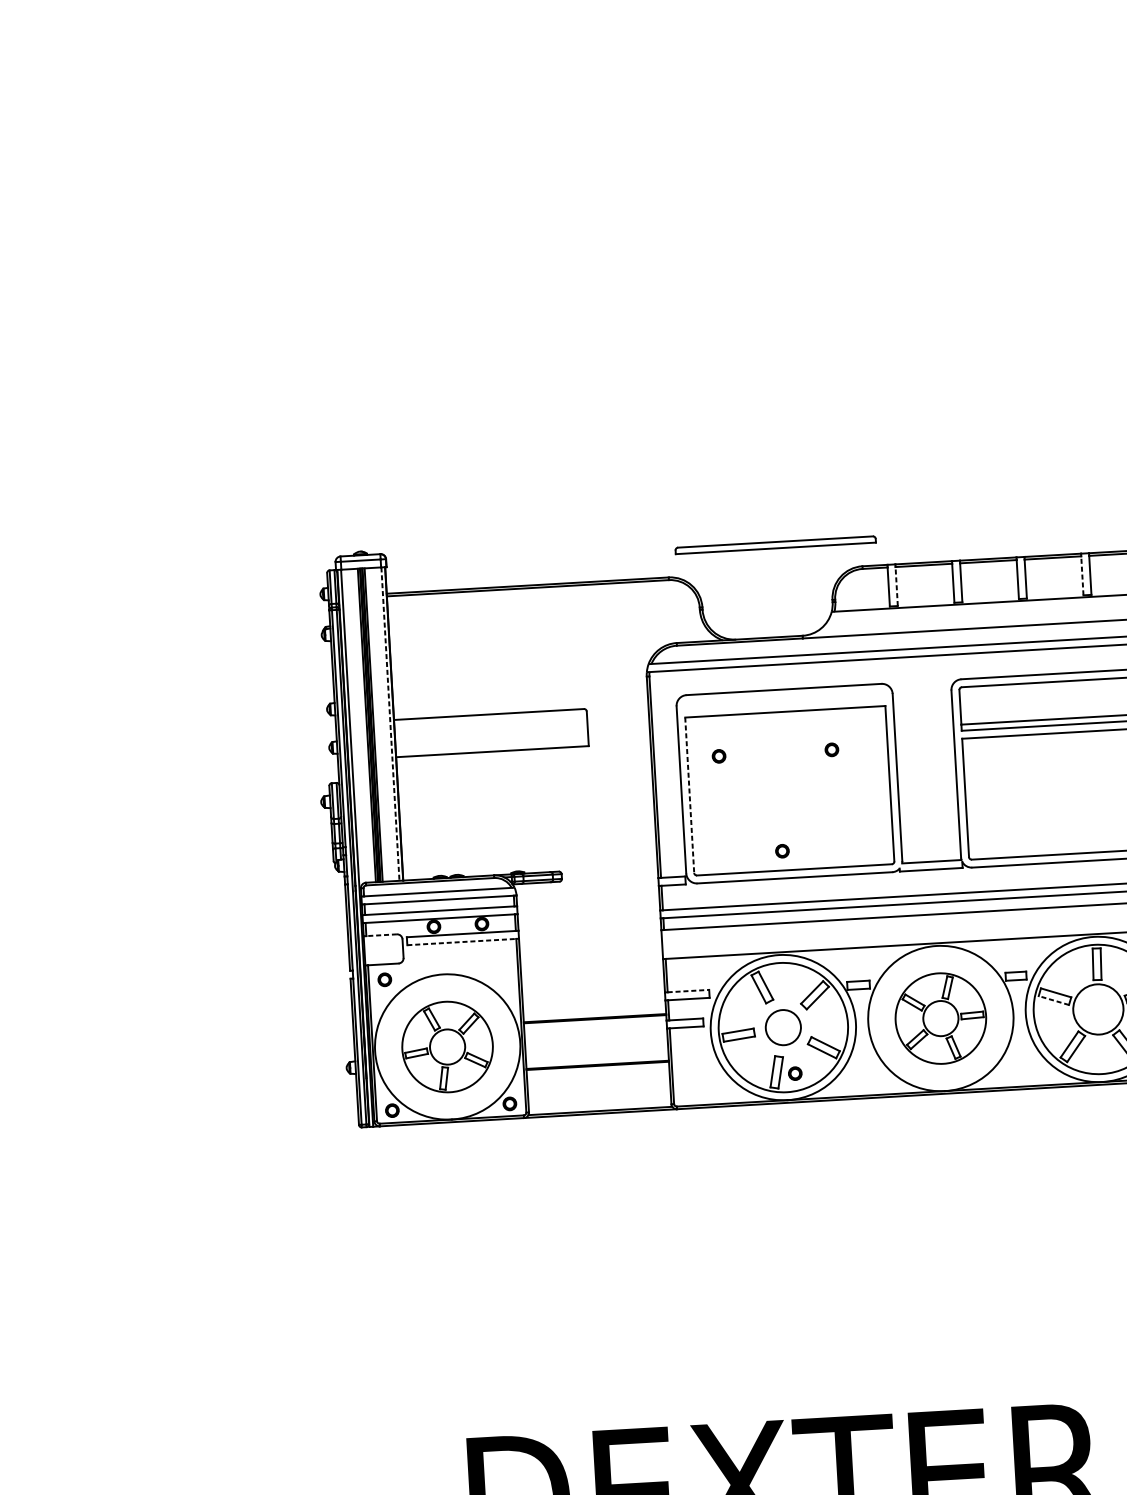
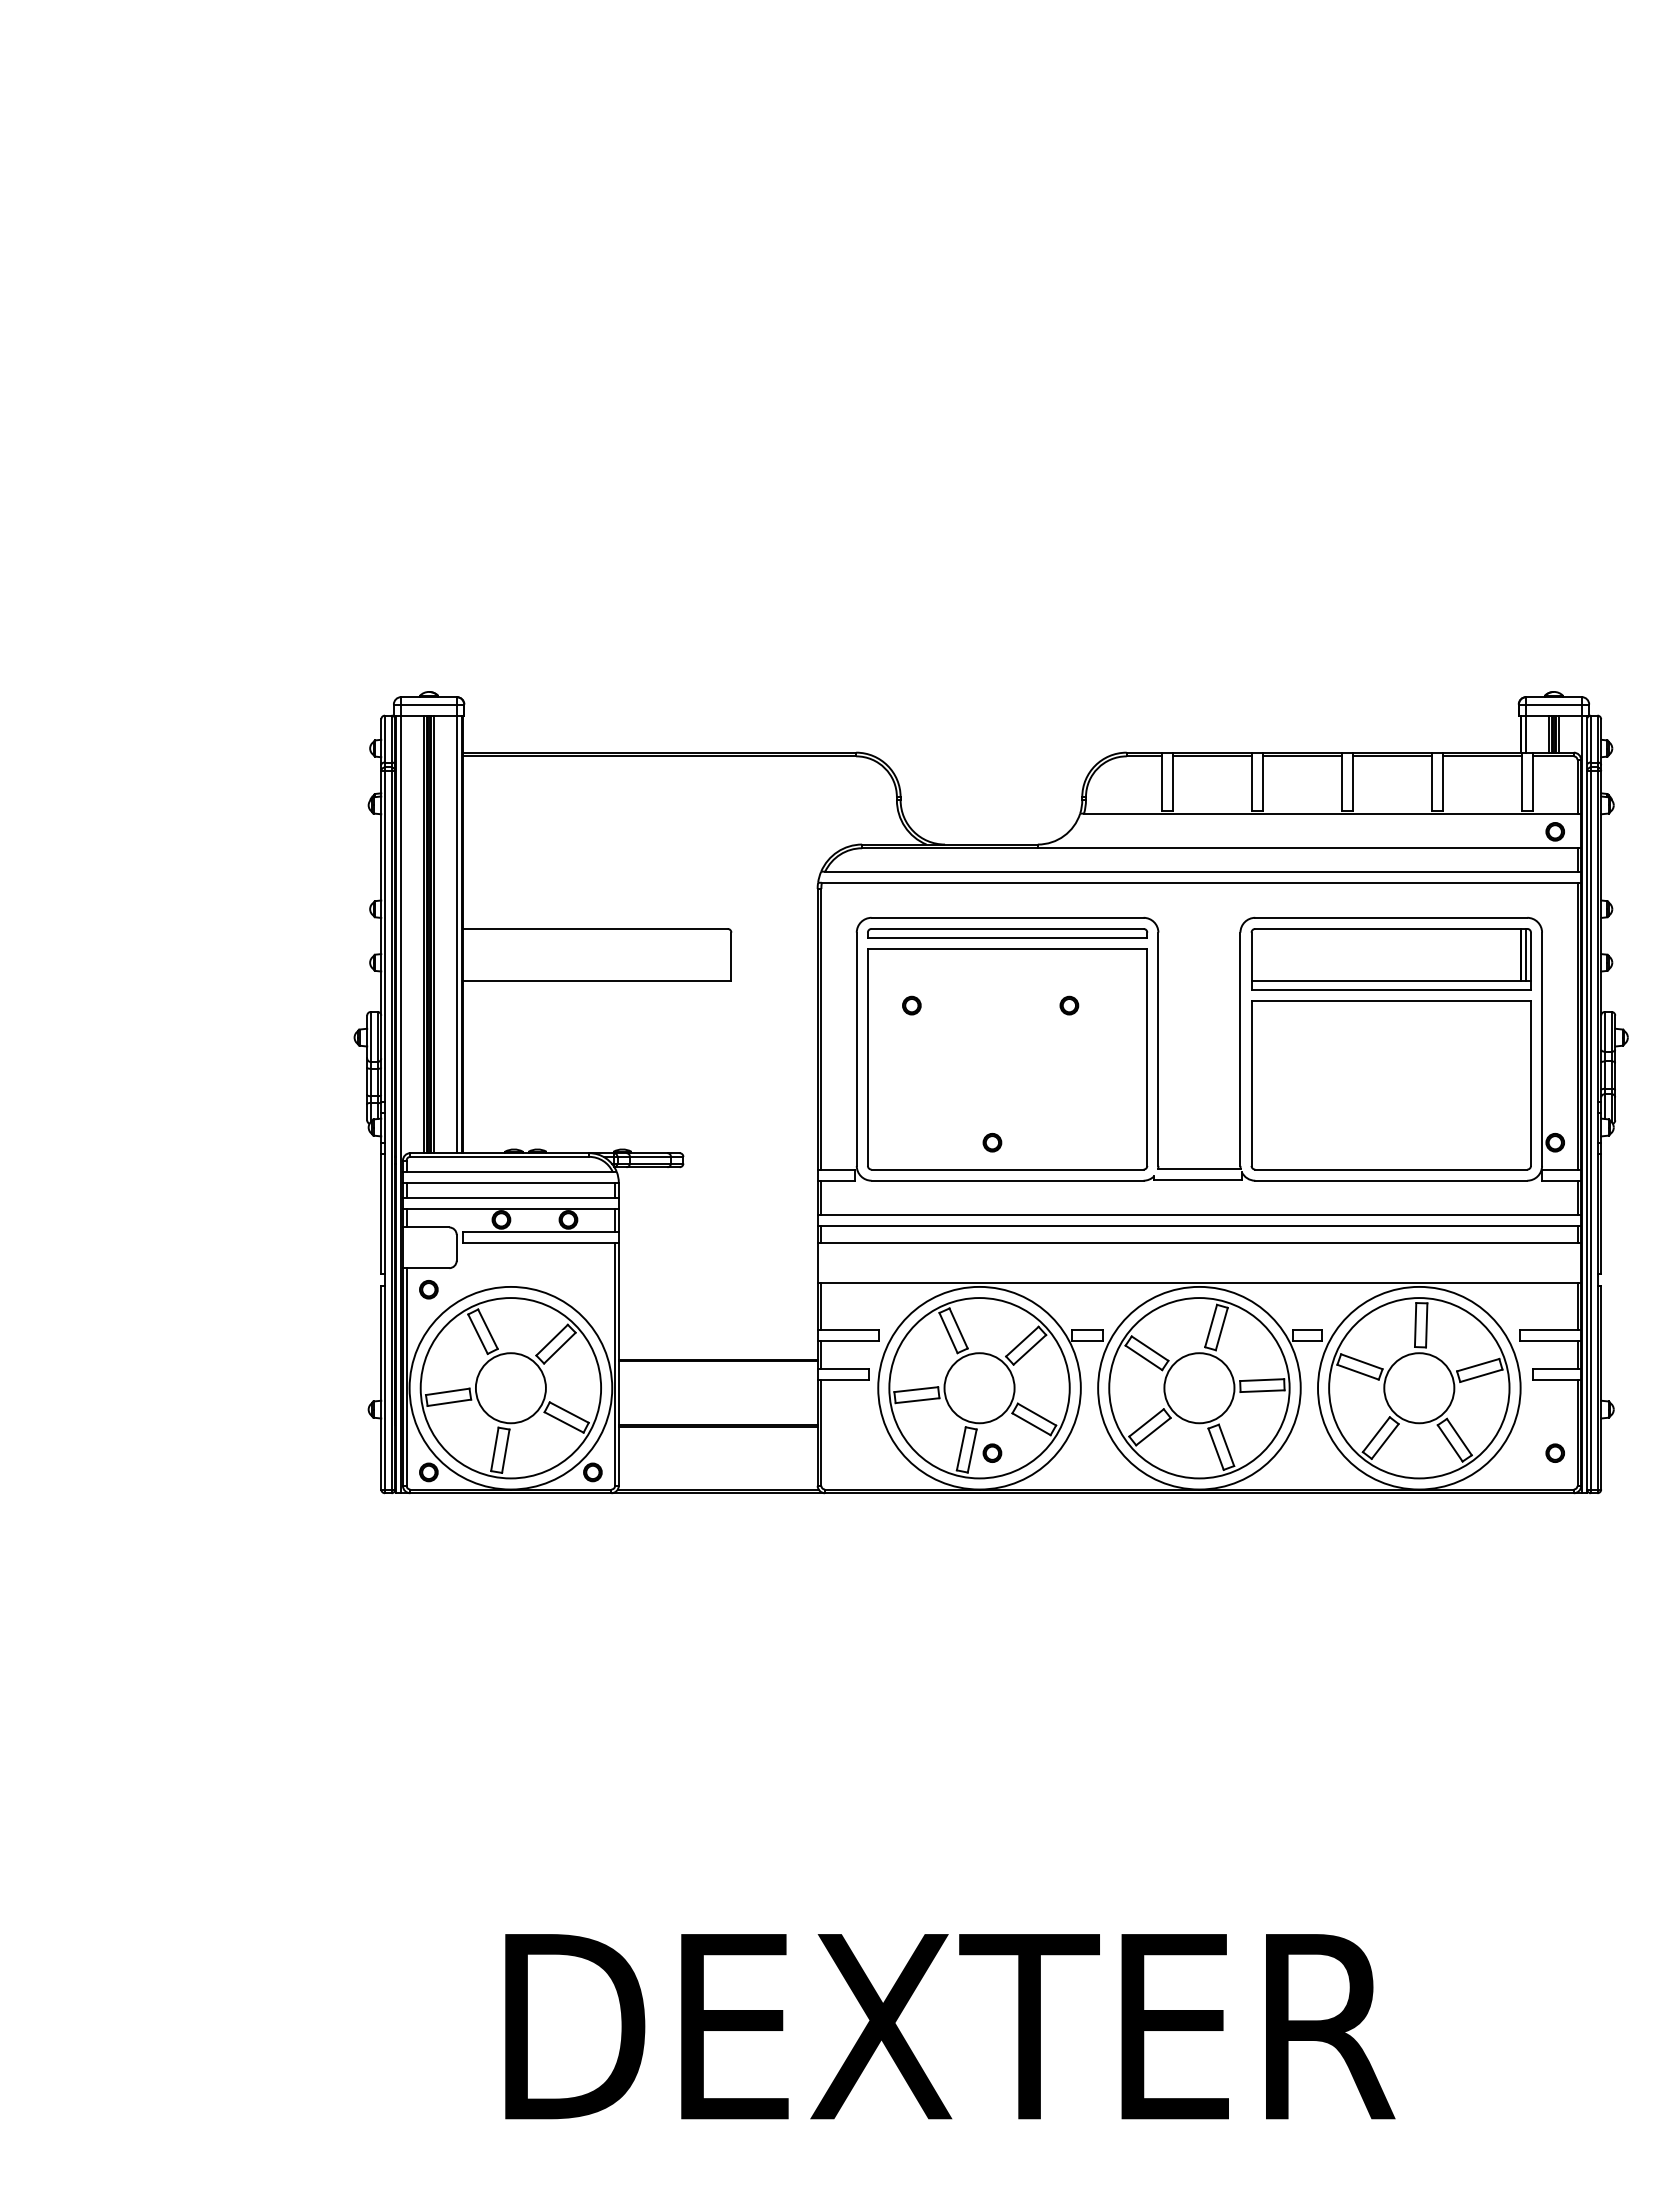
part: (775, 545) -> (1007, 933), moved
line: (1082, 575) -> (1431, 783), dashed -> solid
line: (896, 586) -> (1172, 783), dashed -> solid
line: (390, 724) -> (457, 934), dashed -> solid
line: (689, 795) -> (867, 1057), dashed -> solid
line: (381, 935) -> (427, 1227), dashed -> solid
line: (462, 942) -> (539, 1243), dashed -> solid
line: (688, 990) -> (850, 1329), dashed -> solid
line: (1054, 1000) -> (1358, 1372), dashed -> solid
part: (940, 1018) -> (1199, 1388), size x1.43
circle: (783, 1027) -> (979, 1388), size x1.43
part: (447, 1047) -> (510, 1388), size x1.43

